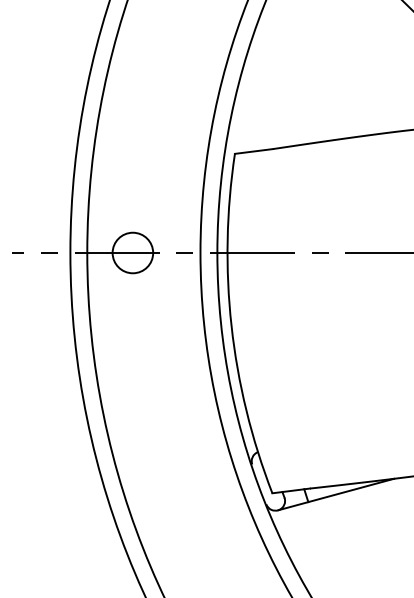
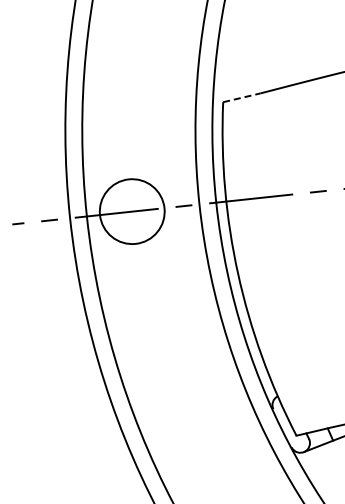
line: (254, 151) -> (242, 97), solid -> dashed
circle: (132, 252) -> (131, 211), size x1.6

